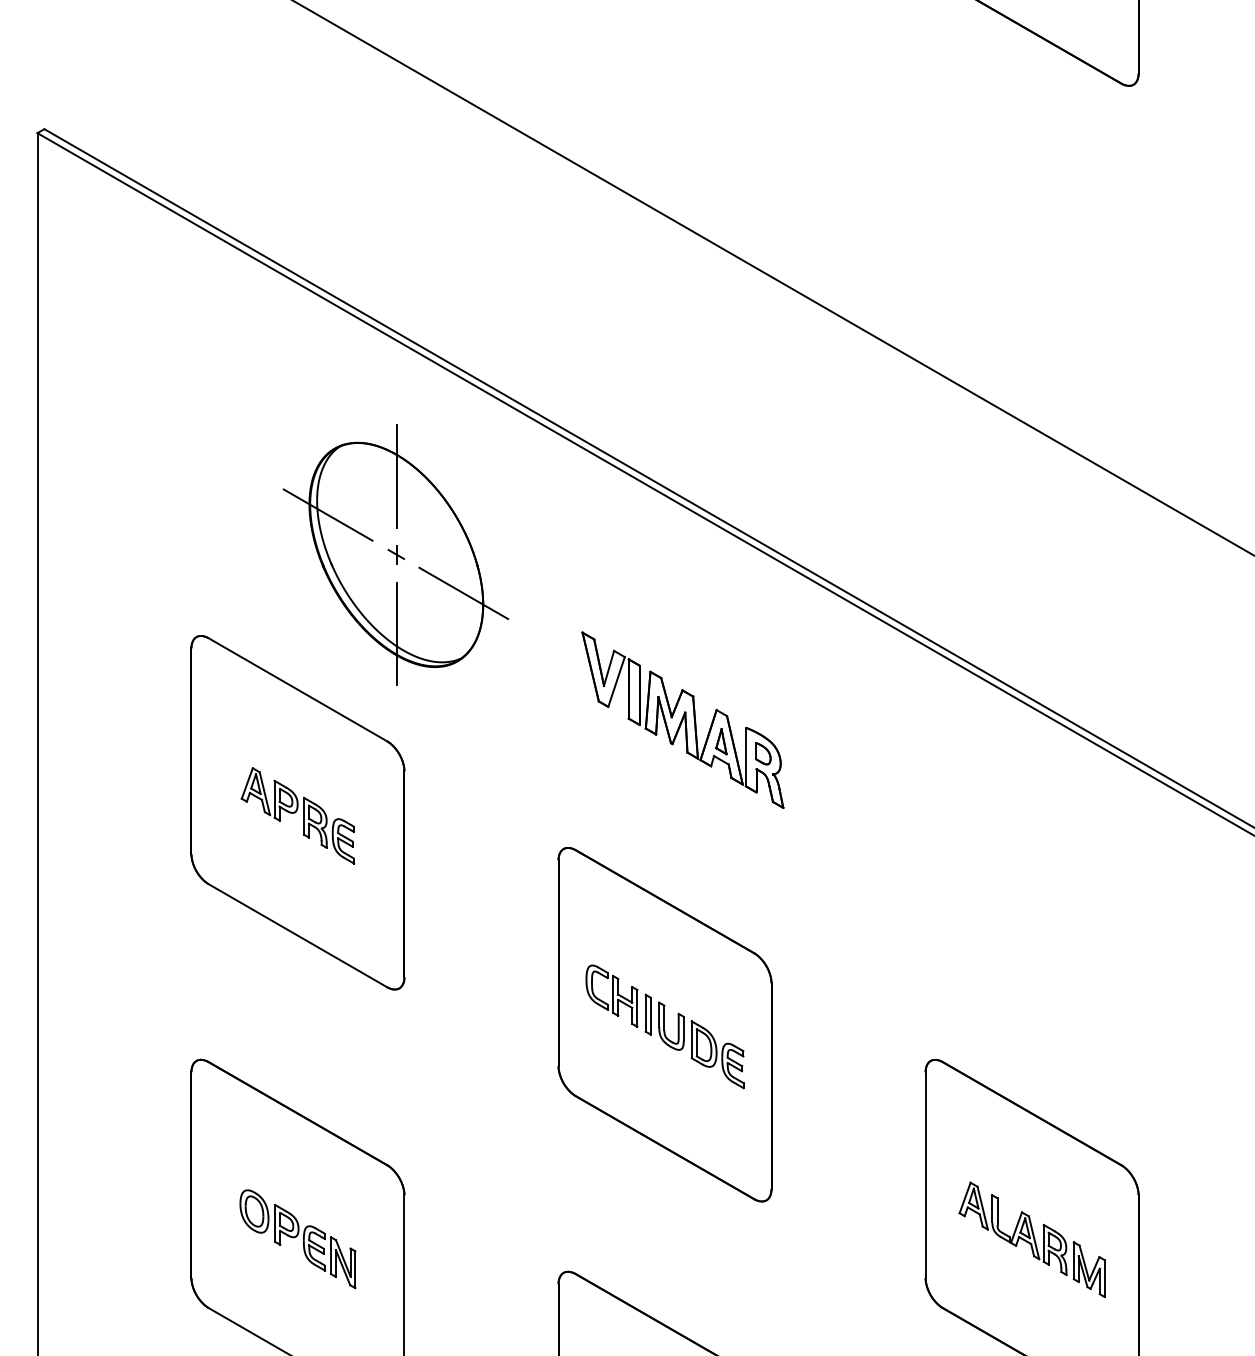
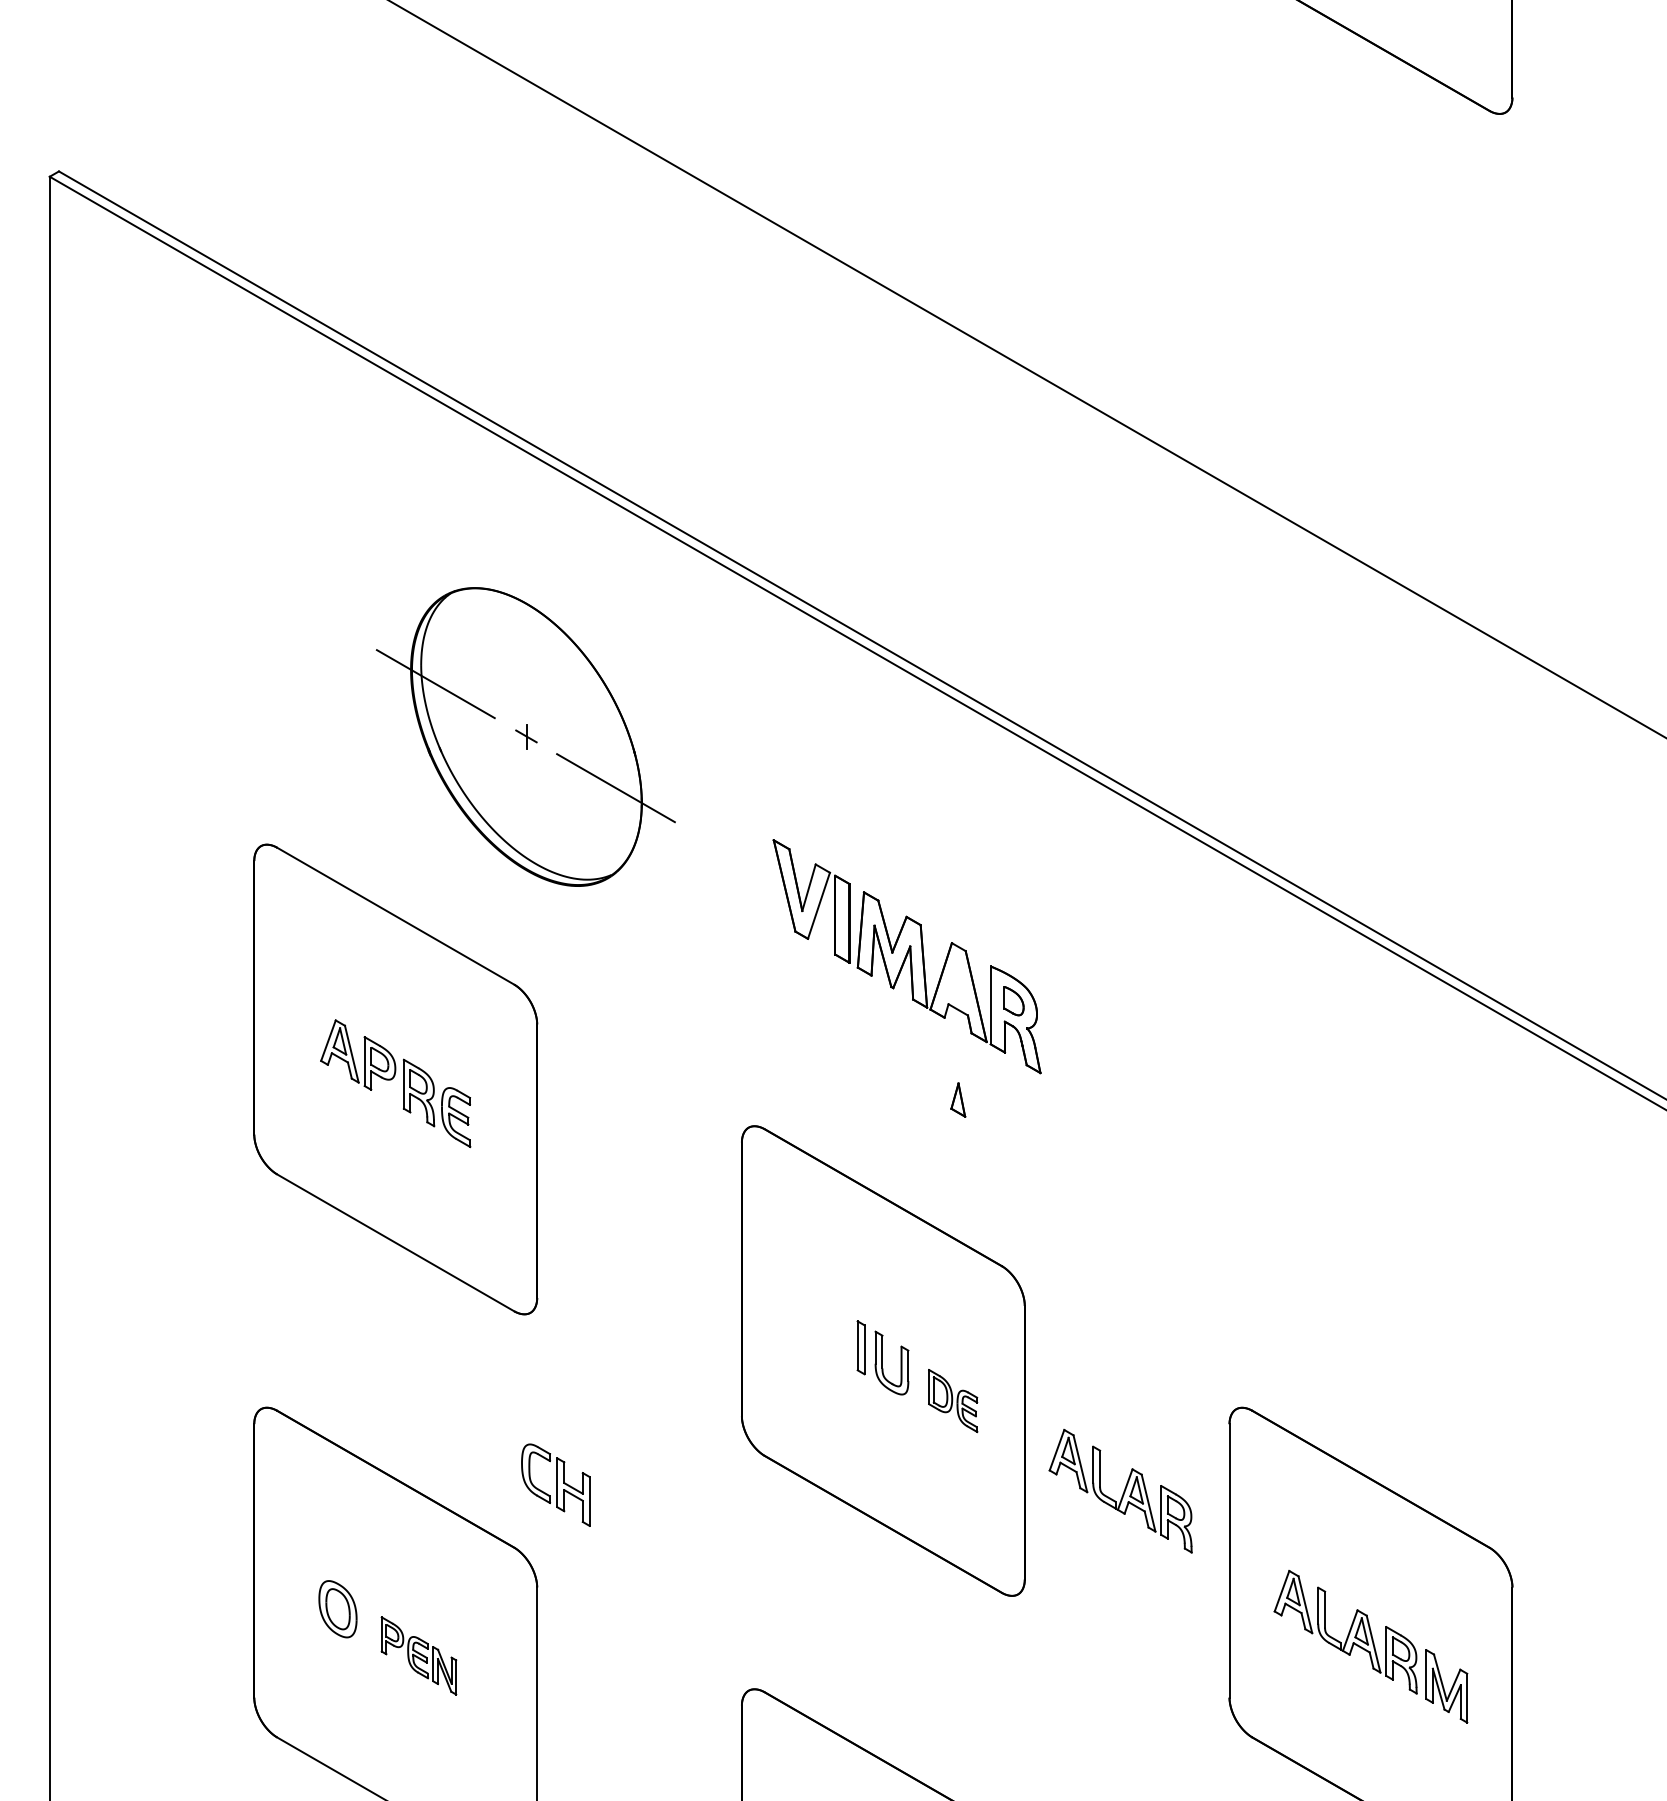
line: (396, 476) -> (526, 632), removed
line: (396, 633) -> (526, 841), removed
part: (721, 741) -> (958, 1099), moved
part: (611, 995) -> (555, 1484), moved
part: (717, 1054) -> (952, 1400), size x0.7
part: (843, 1122) -> (1120, 1491), added
part: (315, 1246) -> (418, 1655), size x0.7

